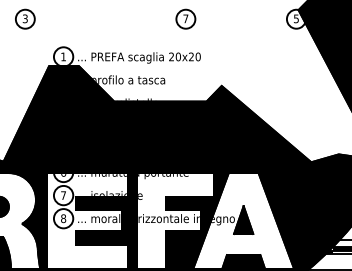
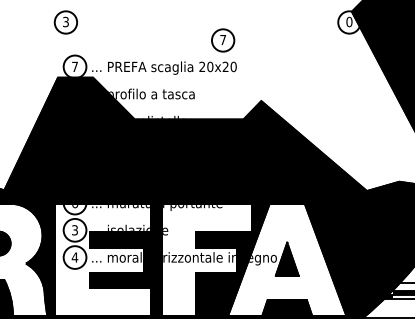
text: (296, 18) -> (349, 21), 5 -> 0
part: (24, 19) -> (65, 22), moved
part: (186, 19) -> (223, 40), moved
text: (63, 56) -> (74, 66), 1 -> 7
text: (63, 195) -> (74, 230), 7 -> 3
text: (63, 218) -> (74, 257), 8 -> 4

